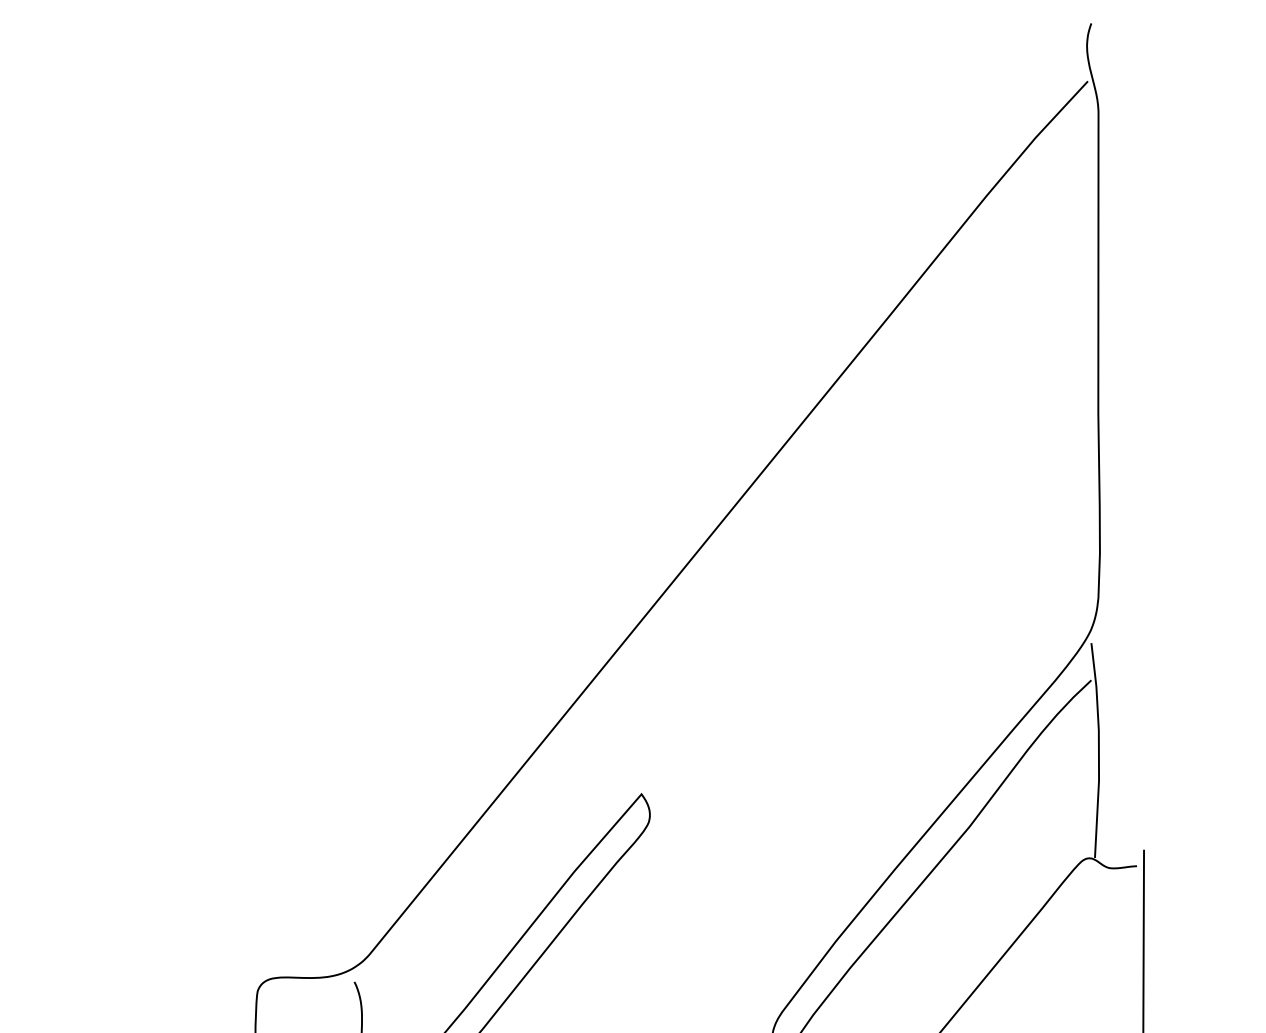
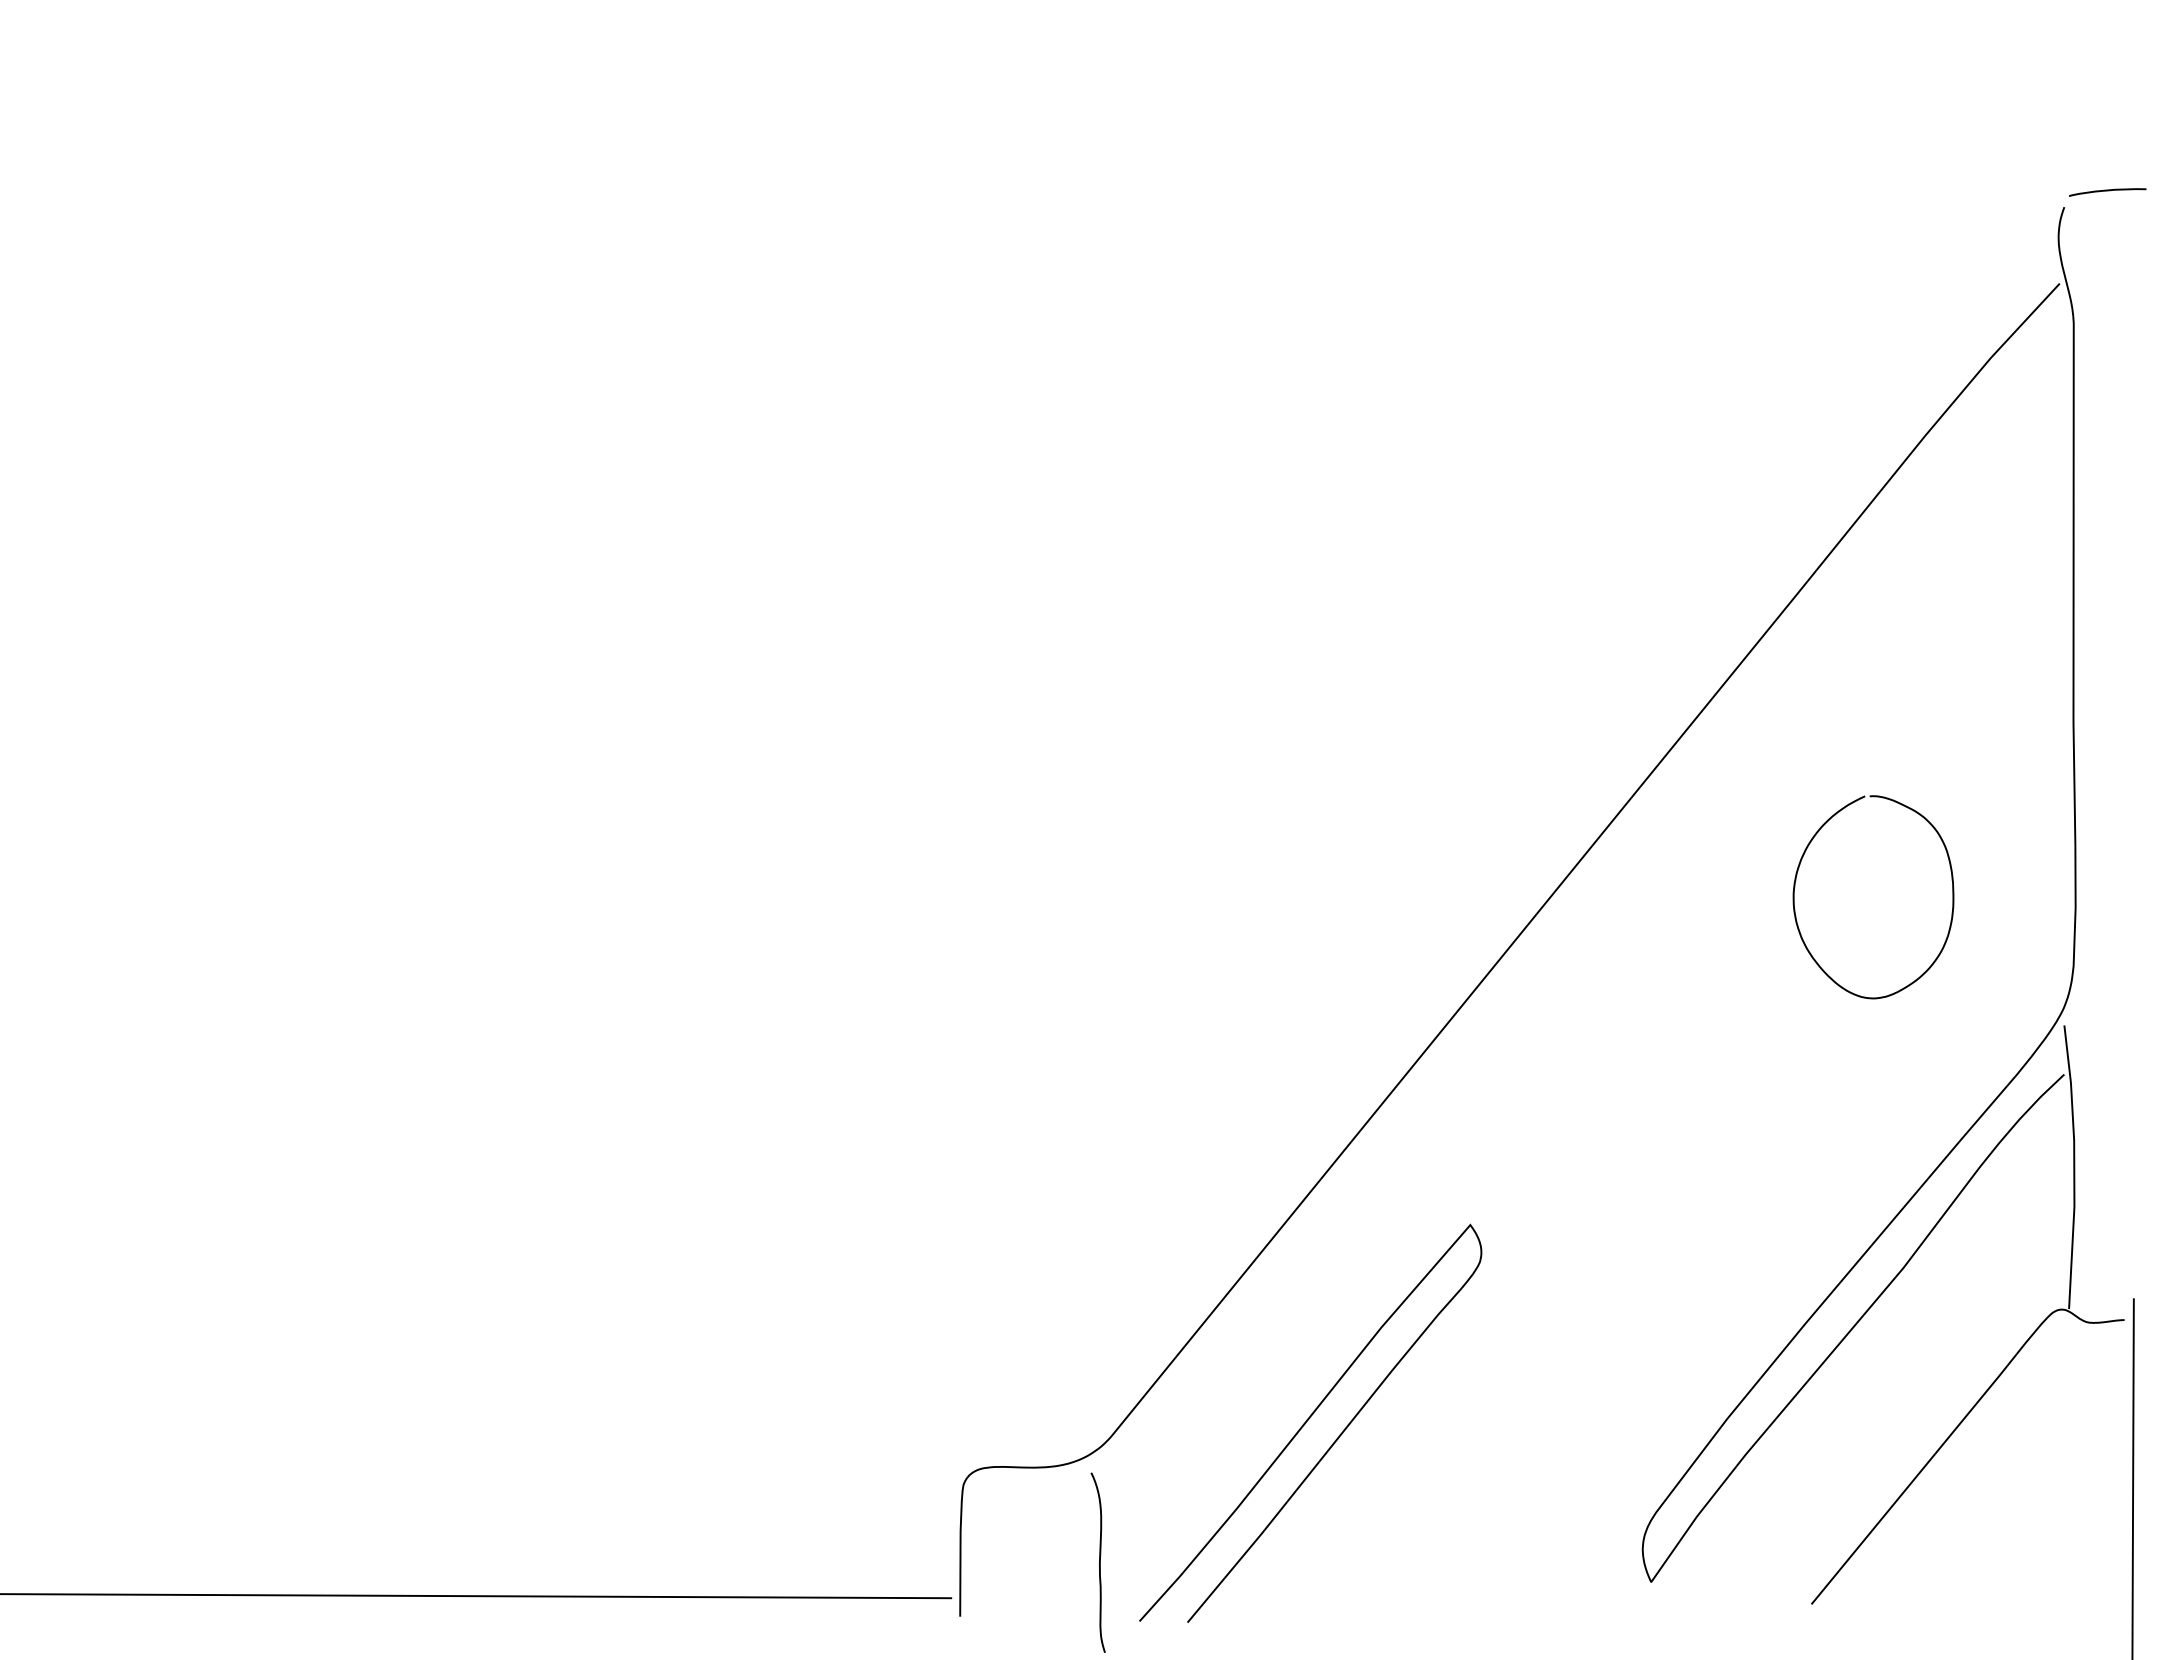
curve: (1124, 11) -> (2107, 191), added
curve: (887, 538) -> (1795, 887), added

